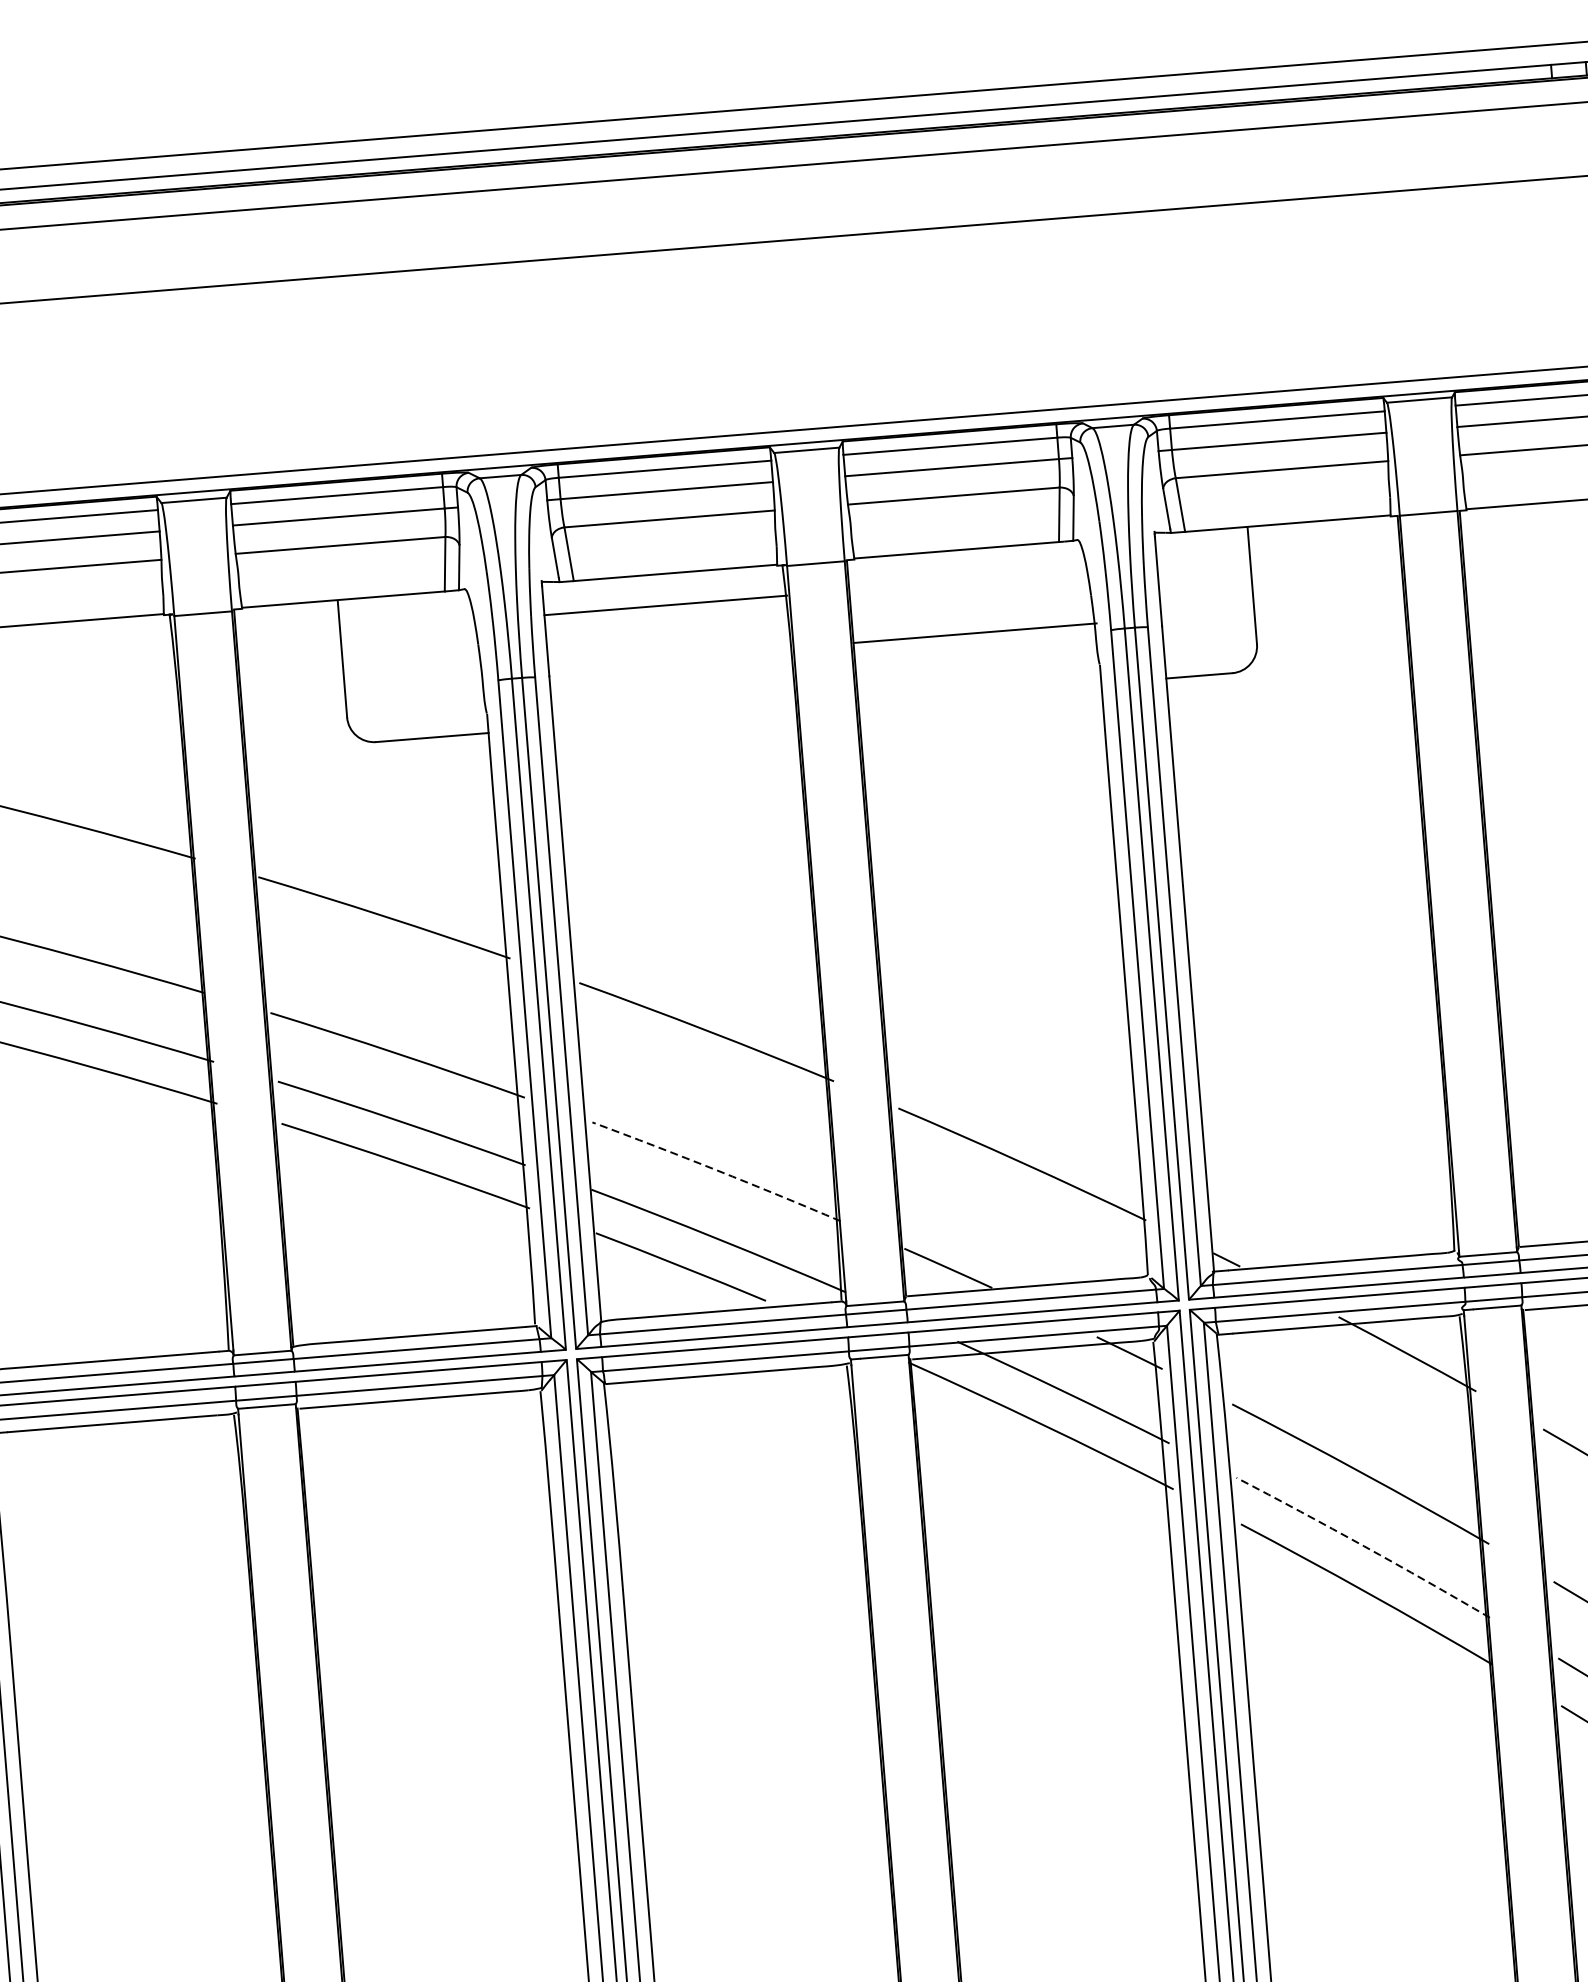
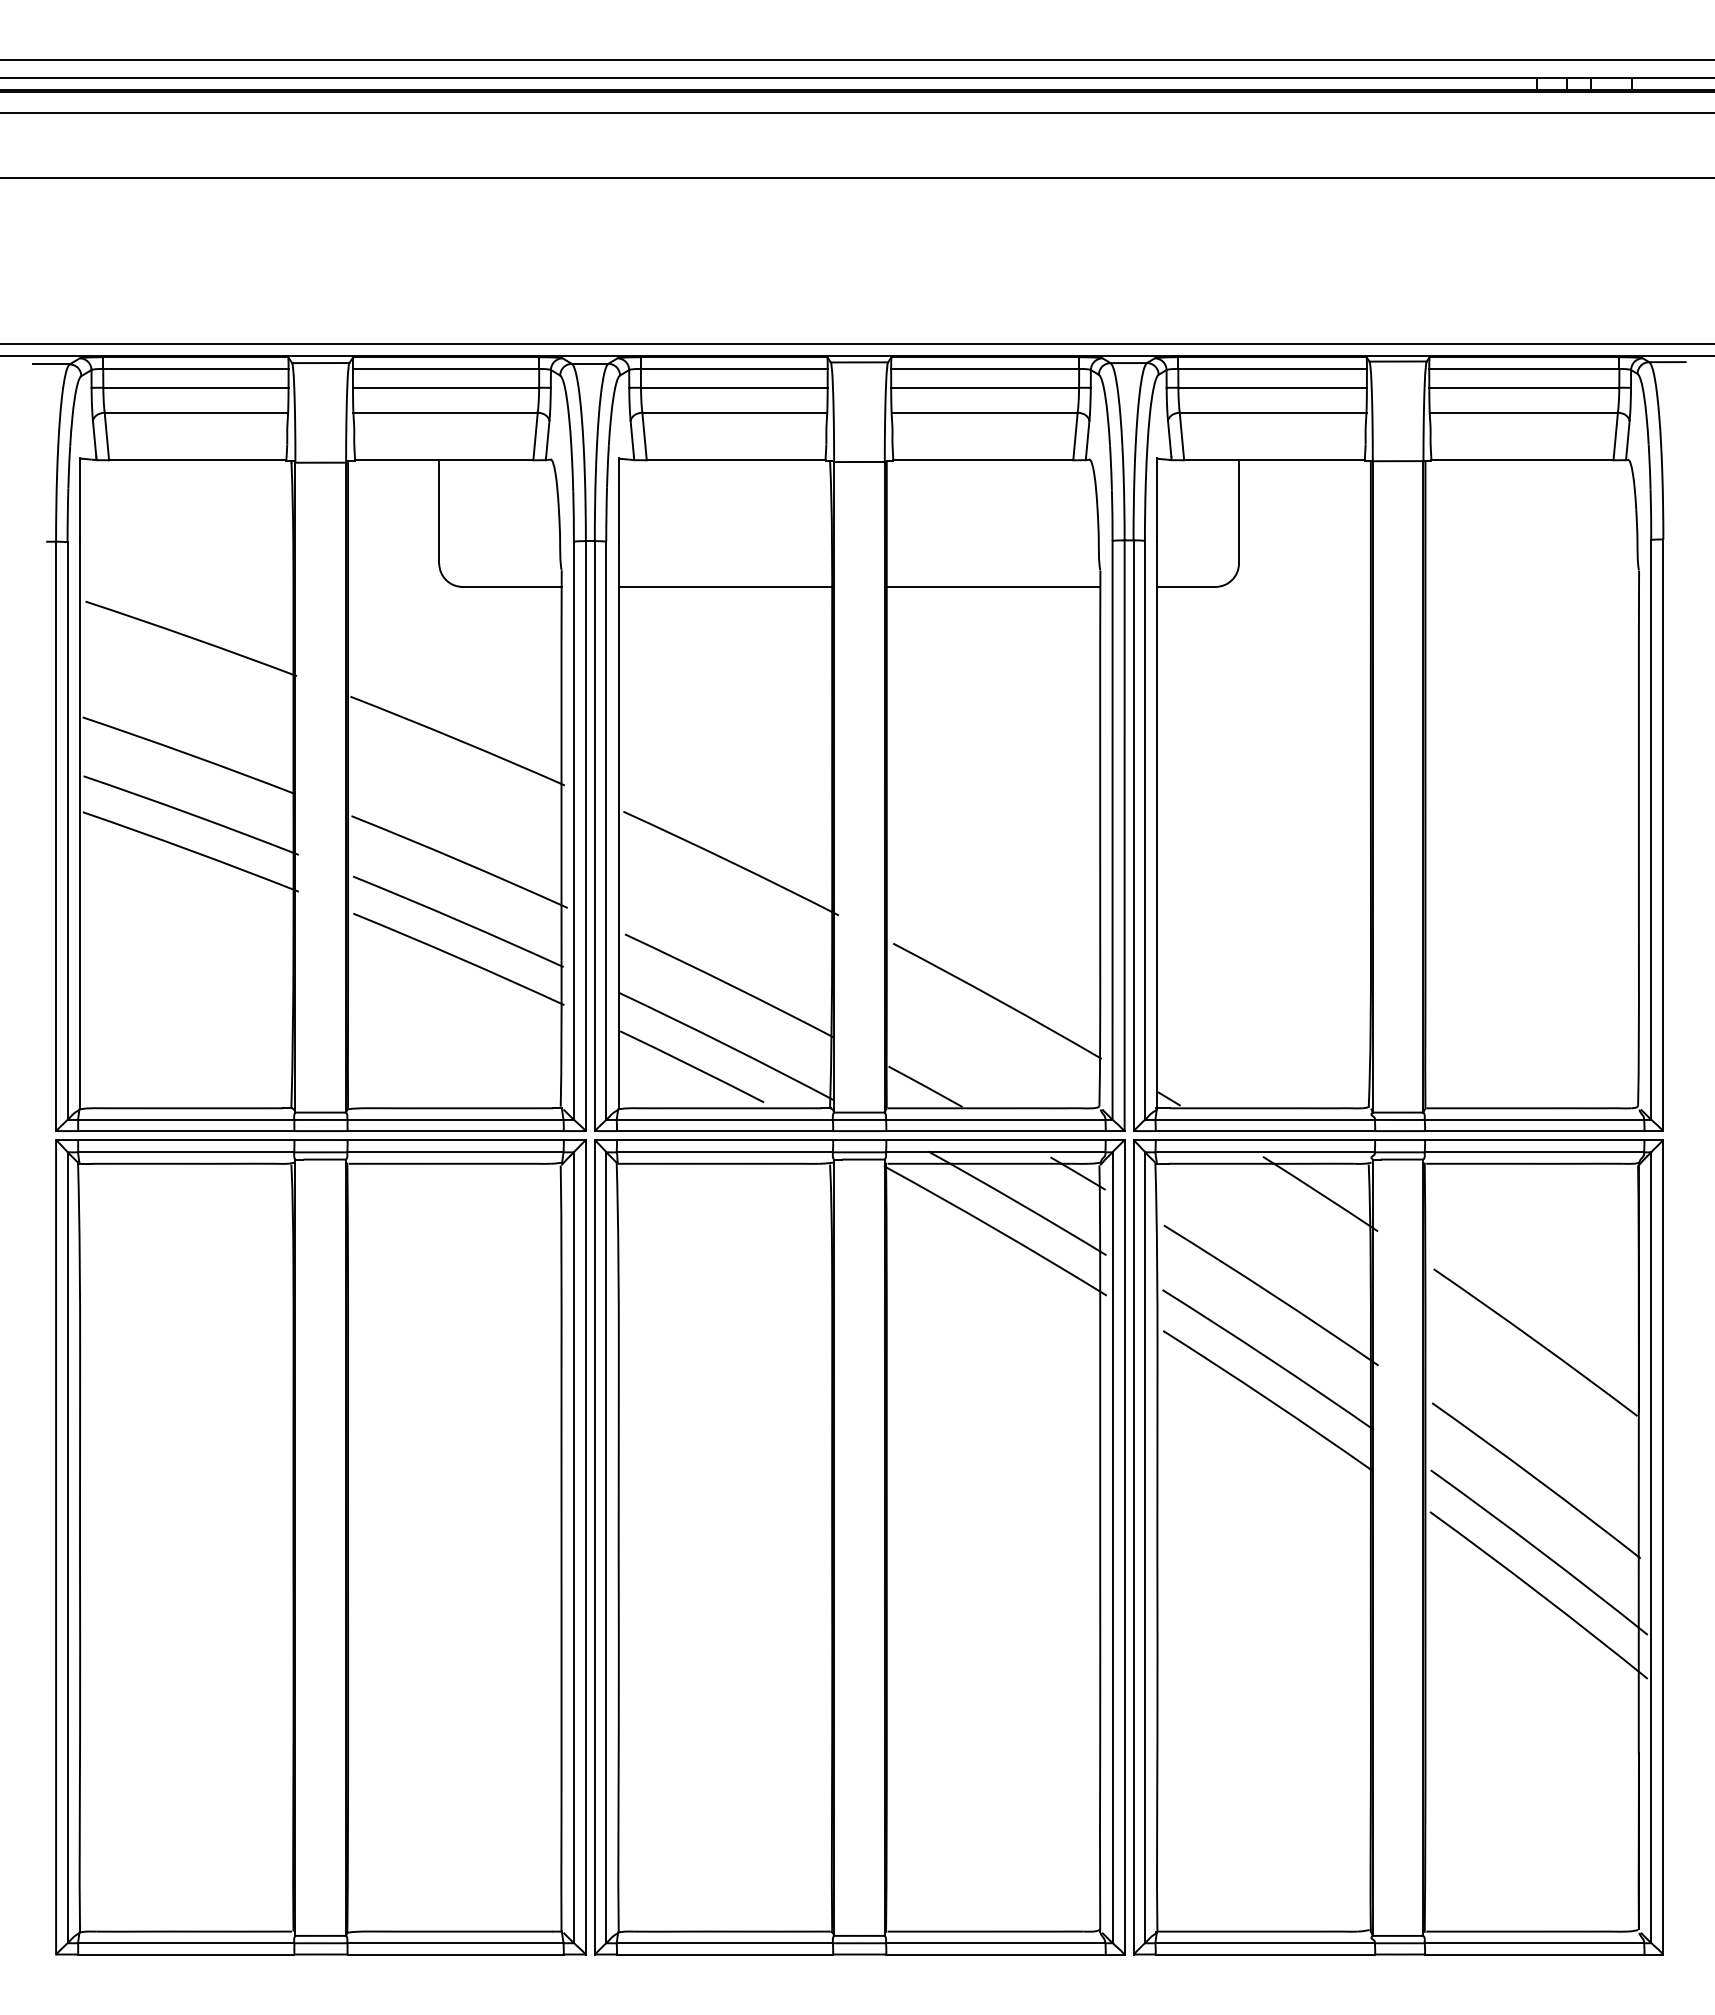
line: (665, 604) -> (725, 586), moved
line: (974, 632) -> (993, 586), moved
arc: (717, 1170) -> (730, 985), dashed -> solid
arc: (1364, 1545) -> (1269, 1358), dashed -> solid

